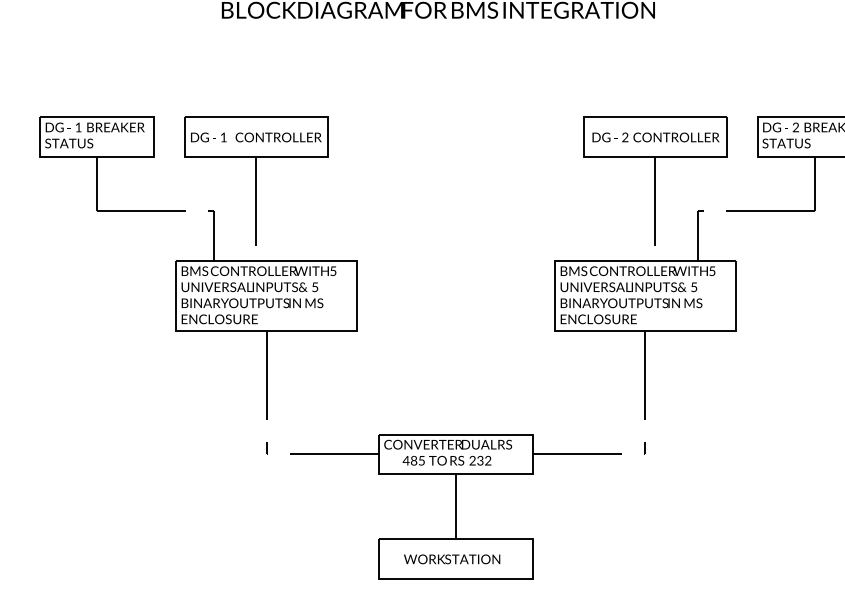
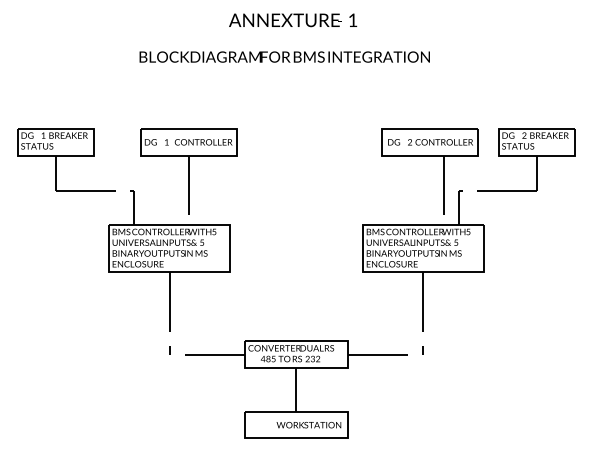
part: (256, 180) -> (188, 171), moved
line: (655, 209) -> (444, 190), moved
text: (451, 559) -> (308, 425), moved

